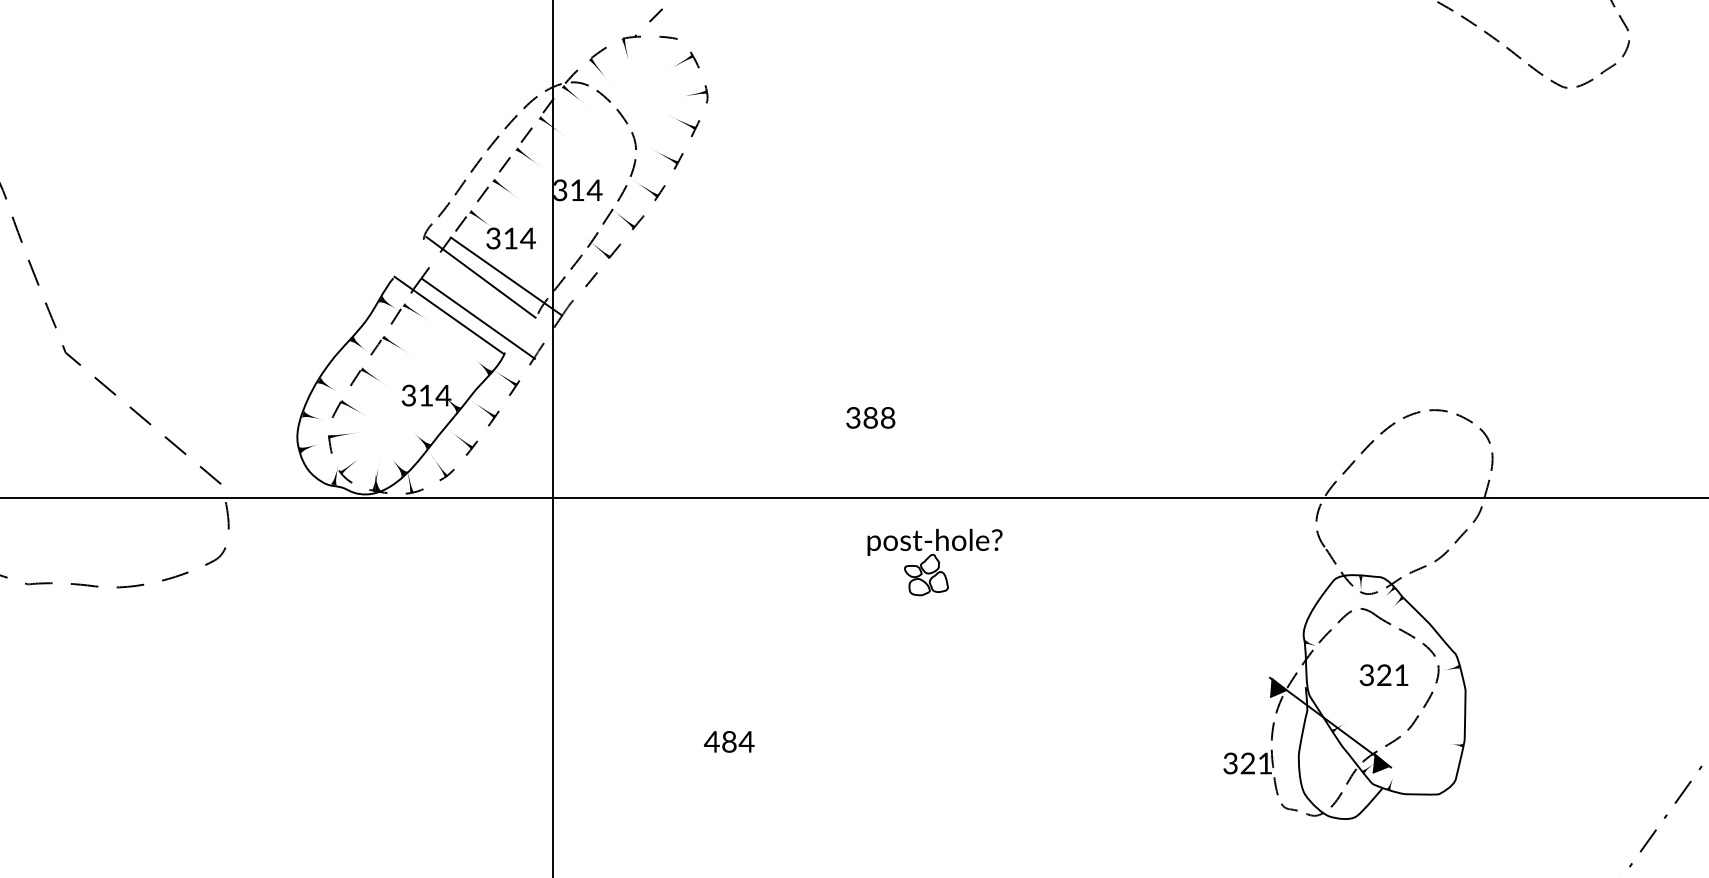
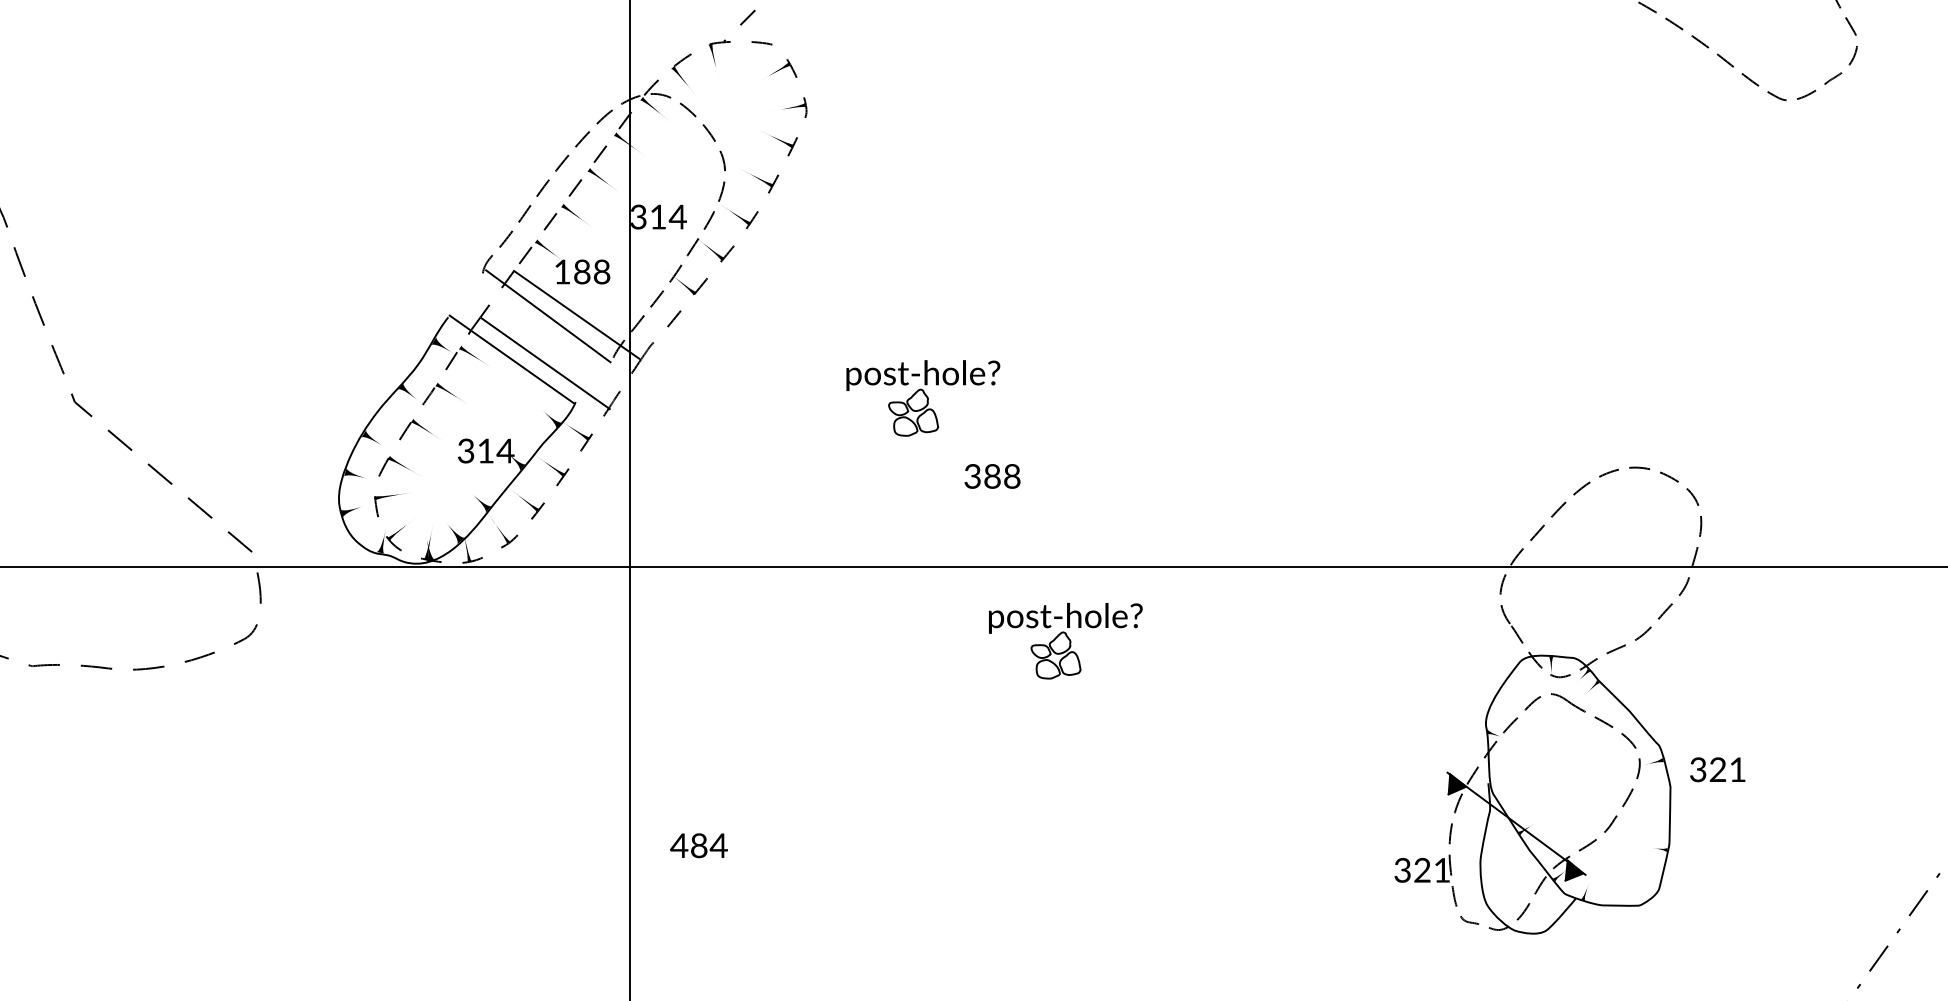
text: (510, 238) -> (581, 271), 314 -> 188
part: (809, 349) -> (922, 398), added
text: (1383, 675) -> (1717, 770), moved
text: (729, 741) -> (699, 845), moved

